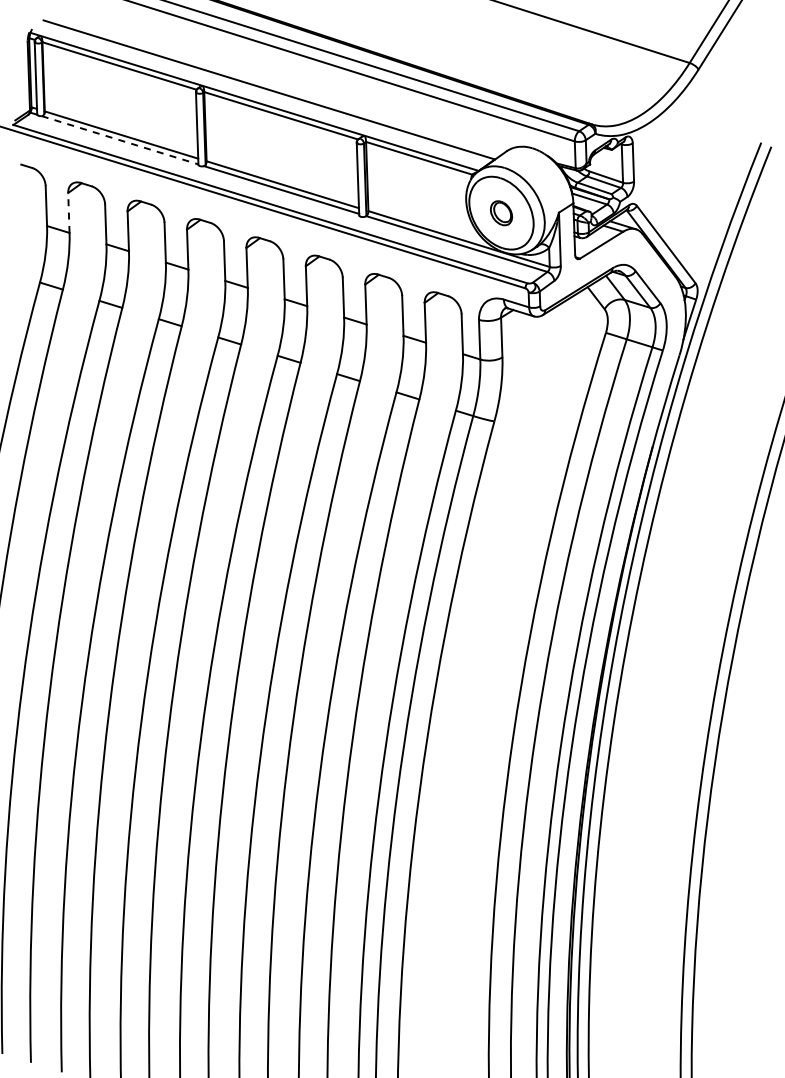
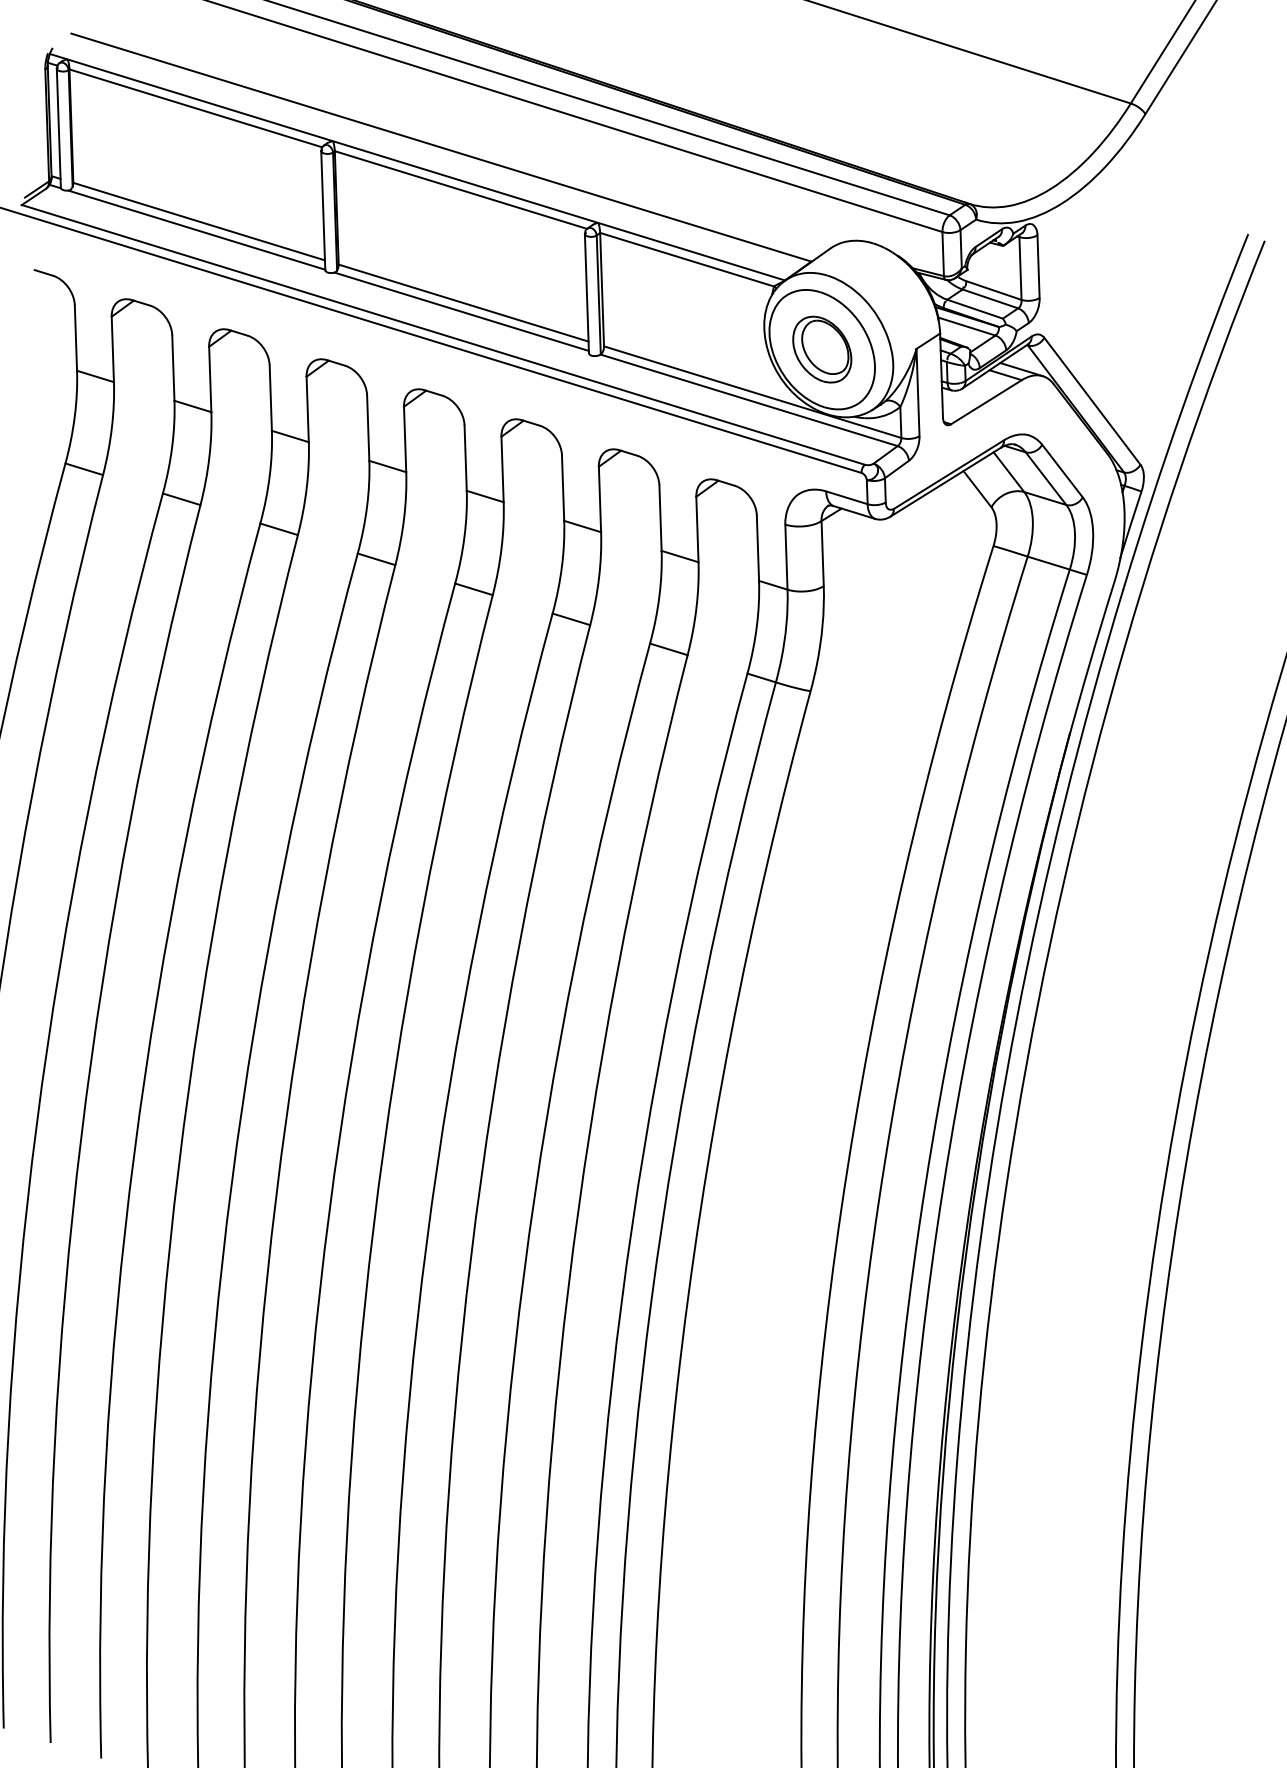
line: (120, 140) -> (197, 230), dashed -> solid
line: (68, 213) -> (112, 350), dashed -> solid
part: (501, 213) -> (822, 350), size x1.67

